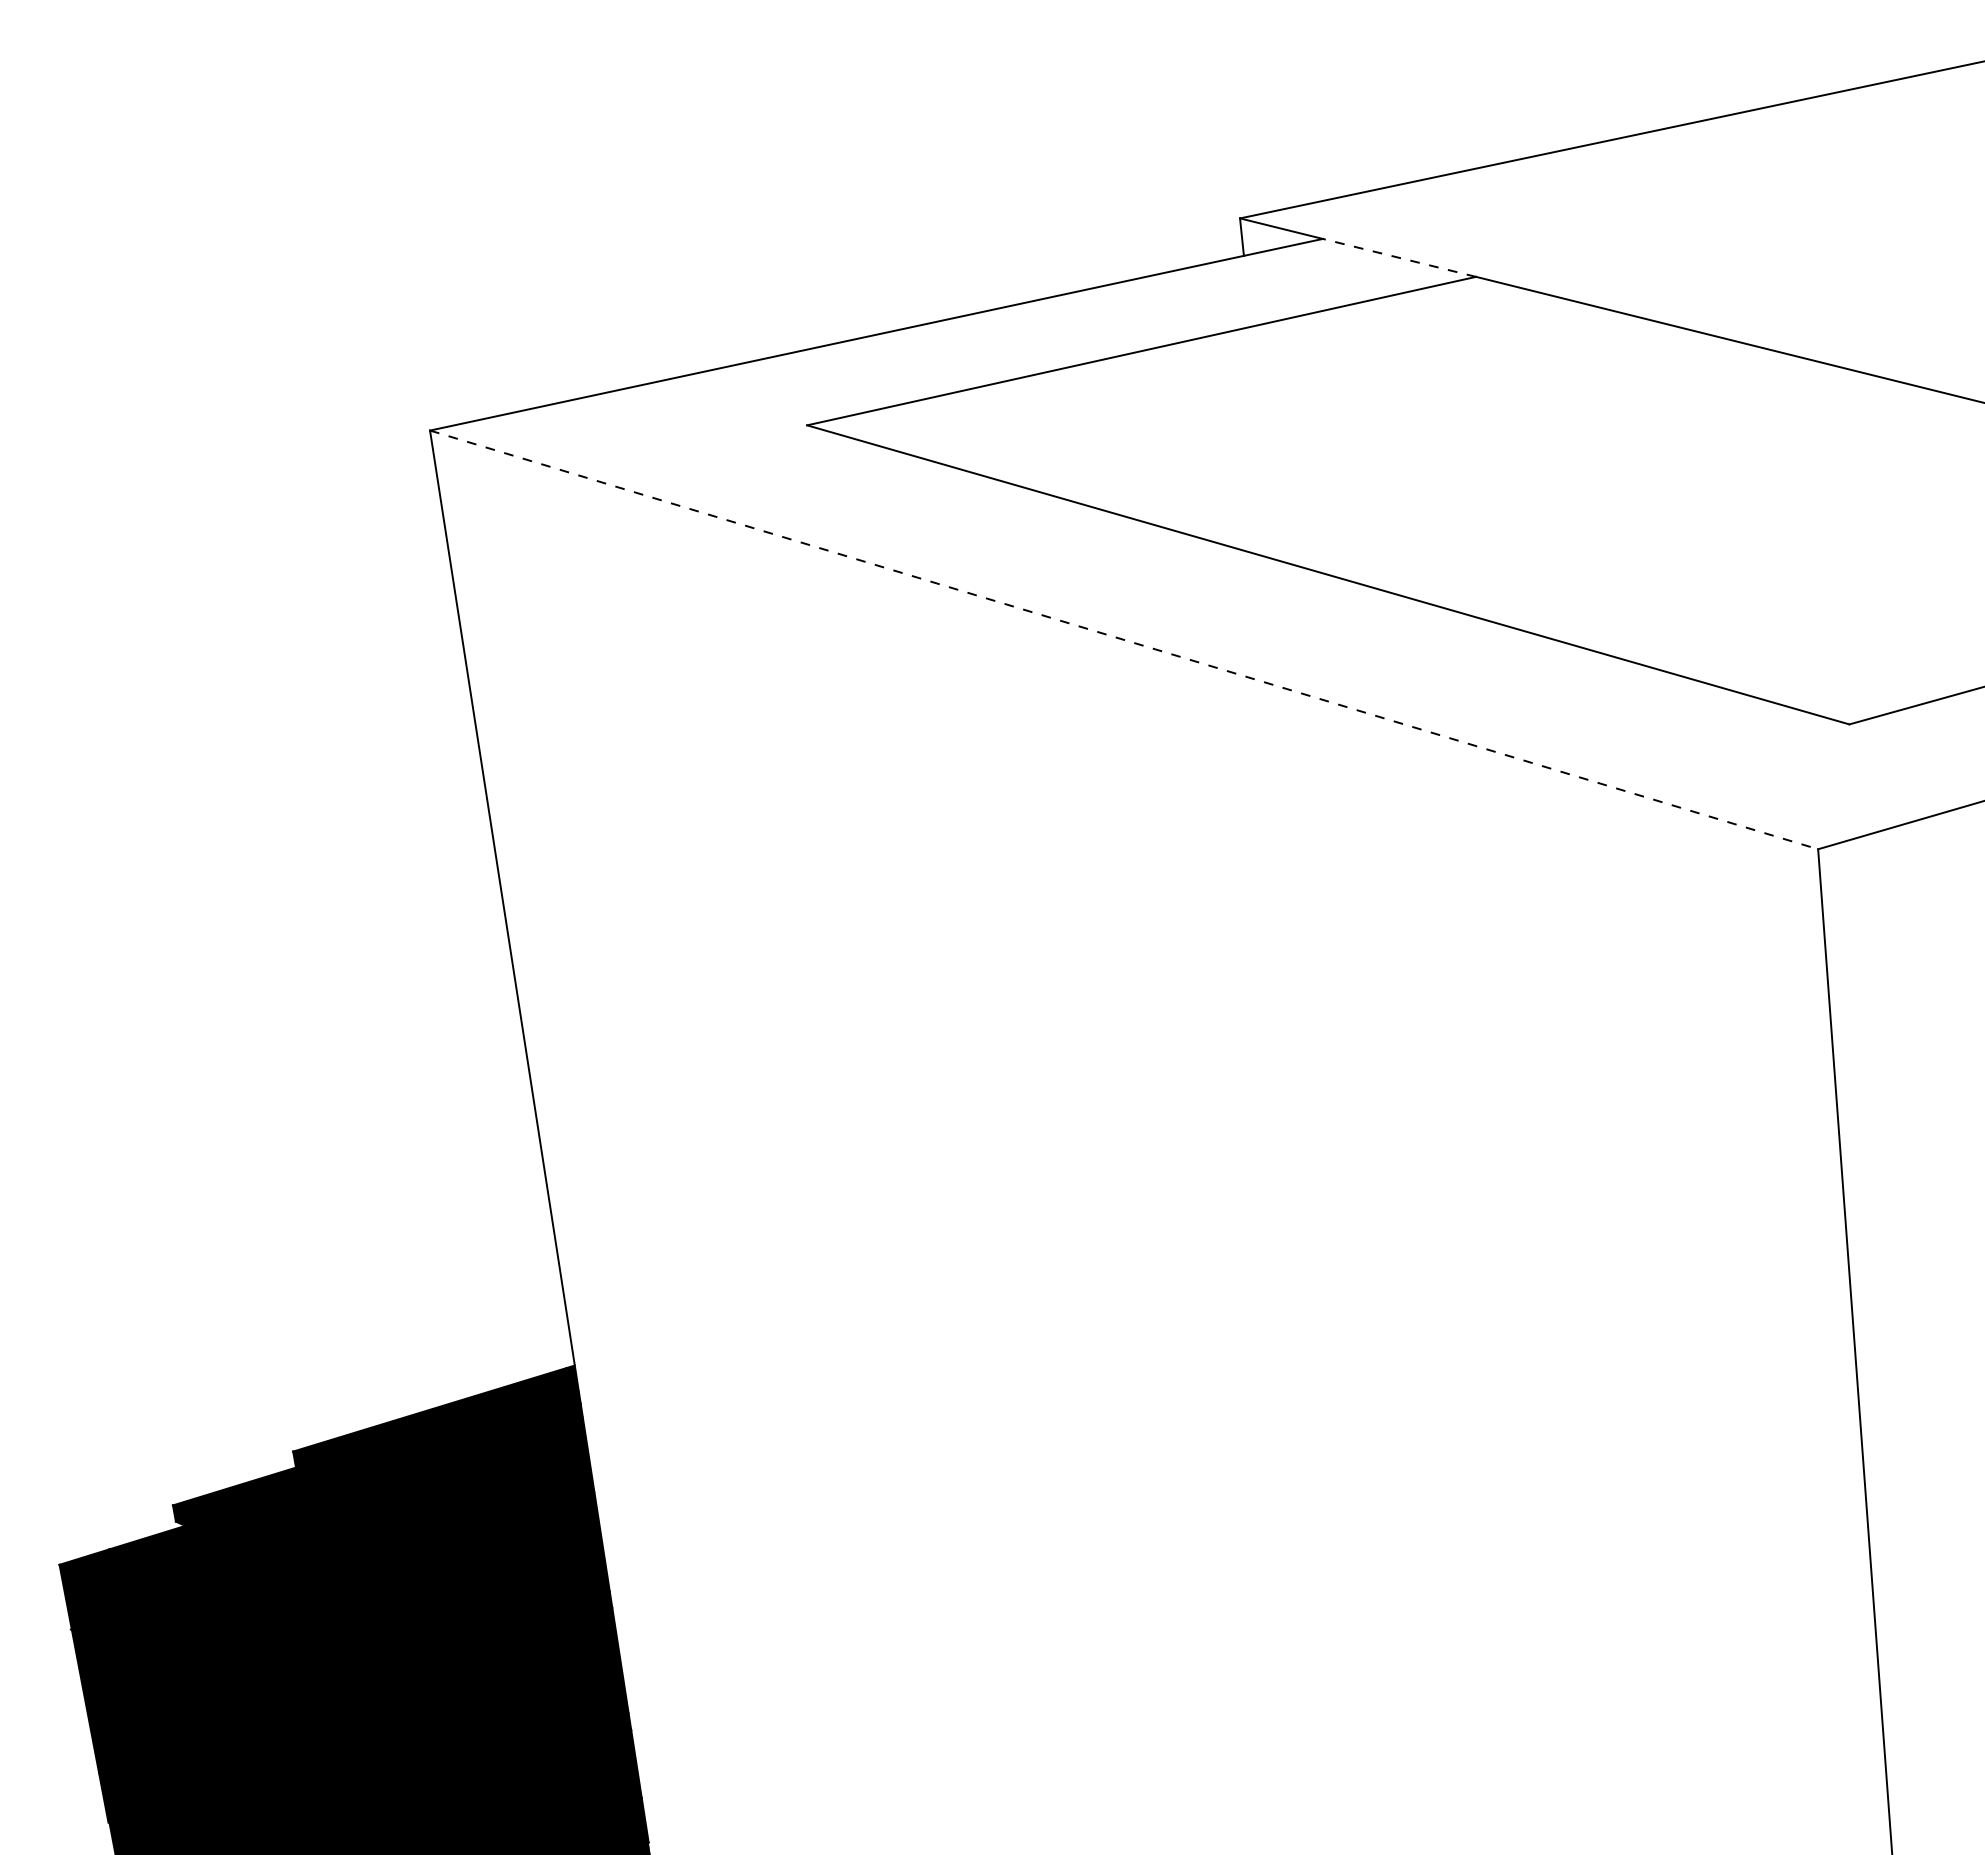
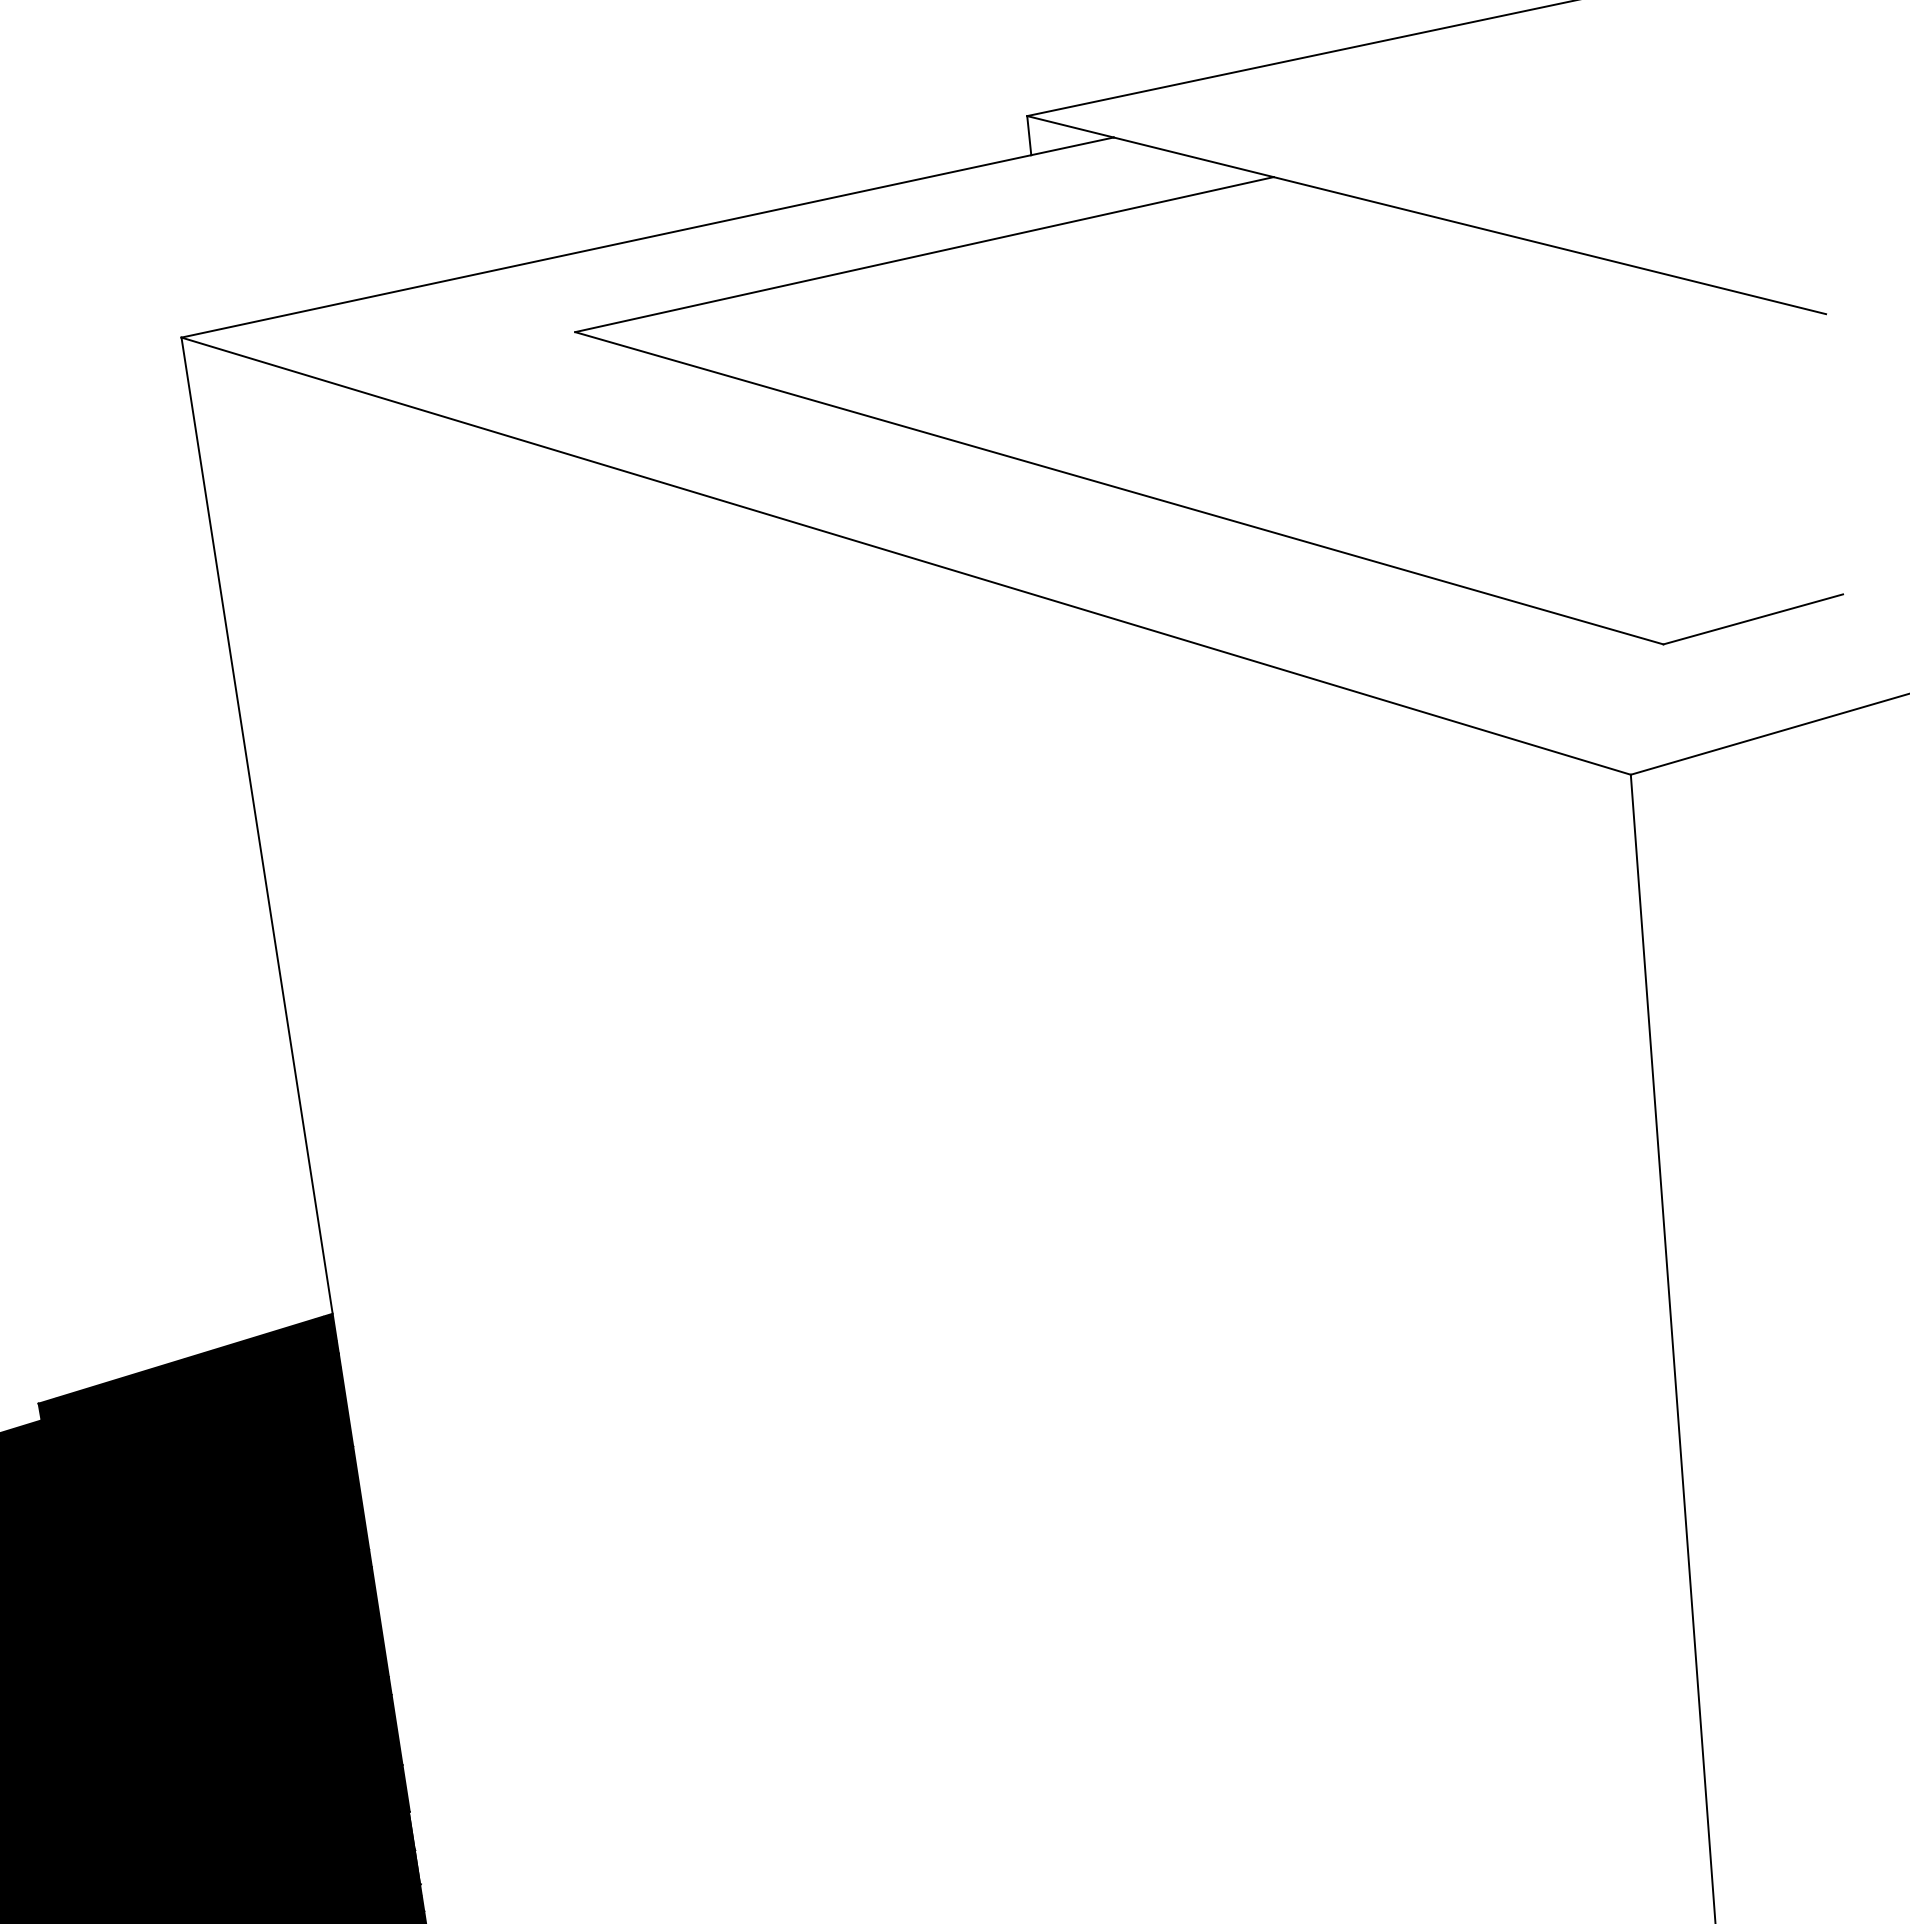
line: (1399, 257) -> (1193, 156), dashed -> solid
line: (1124, 639) -> (906, 555), dashed -> solid

